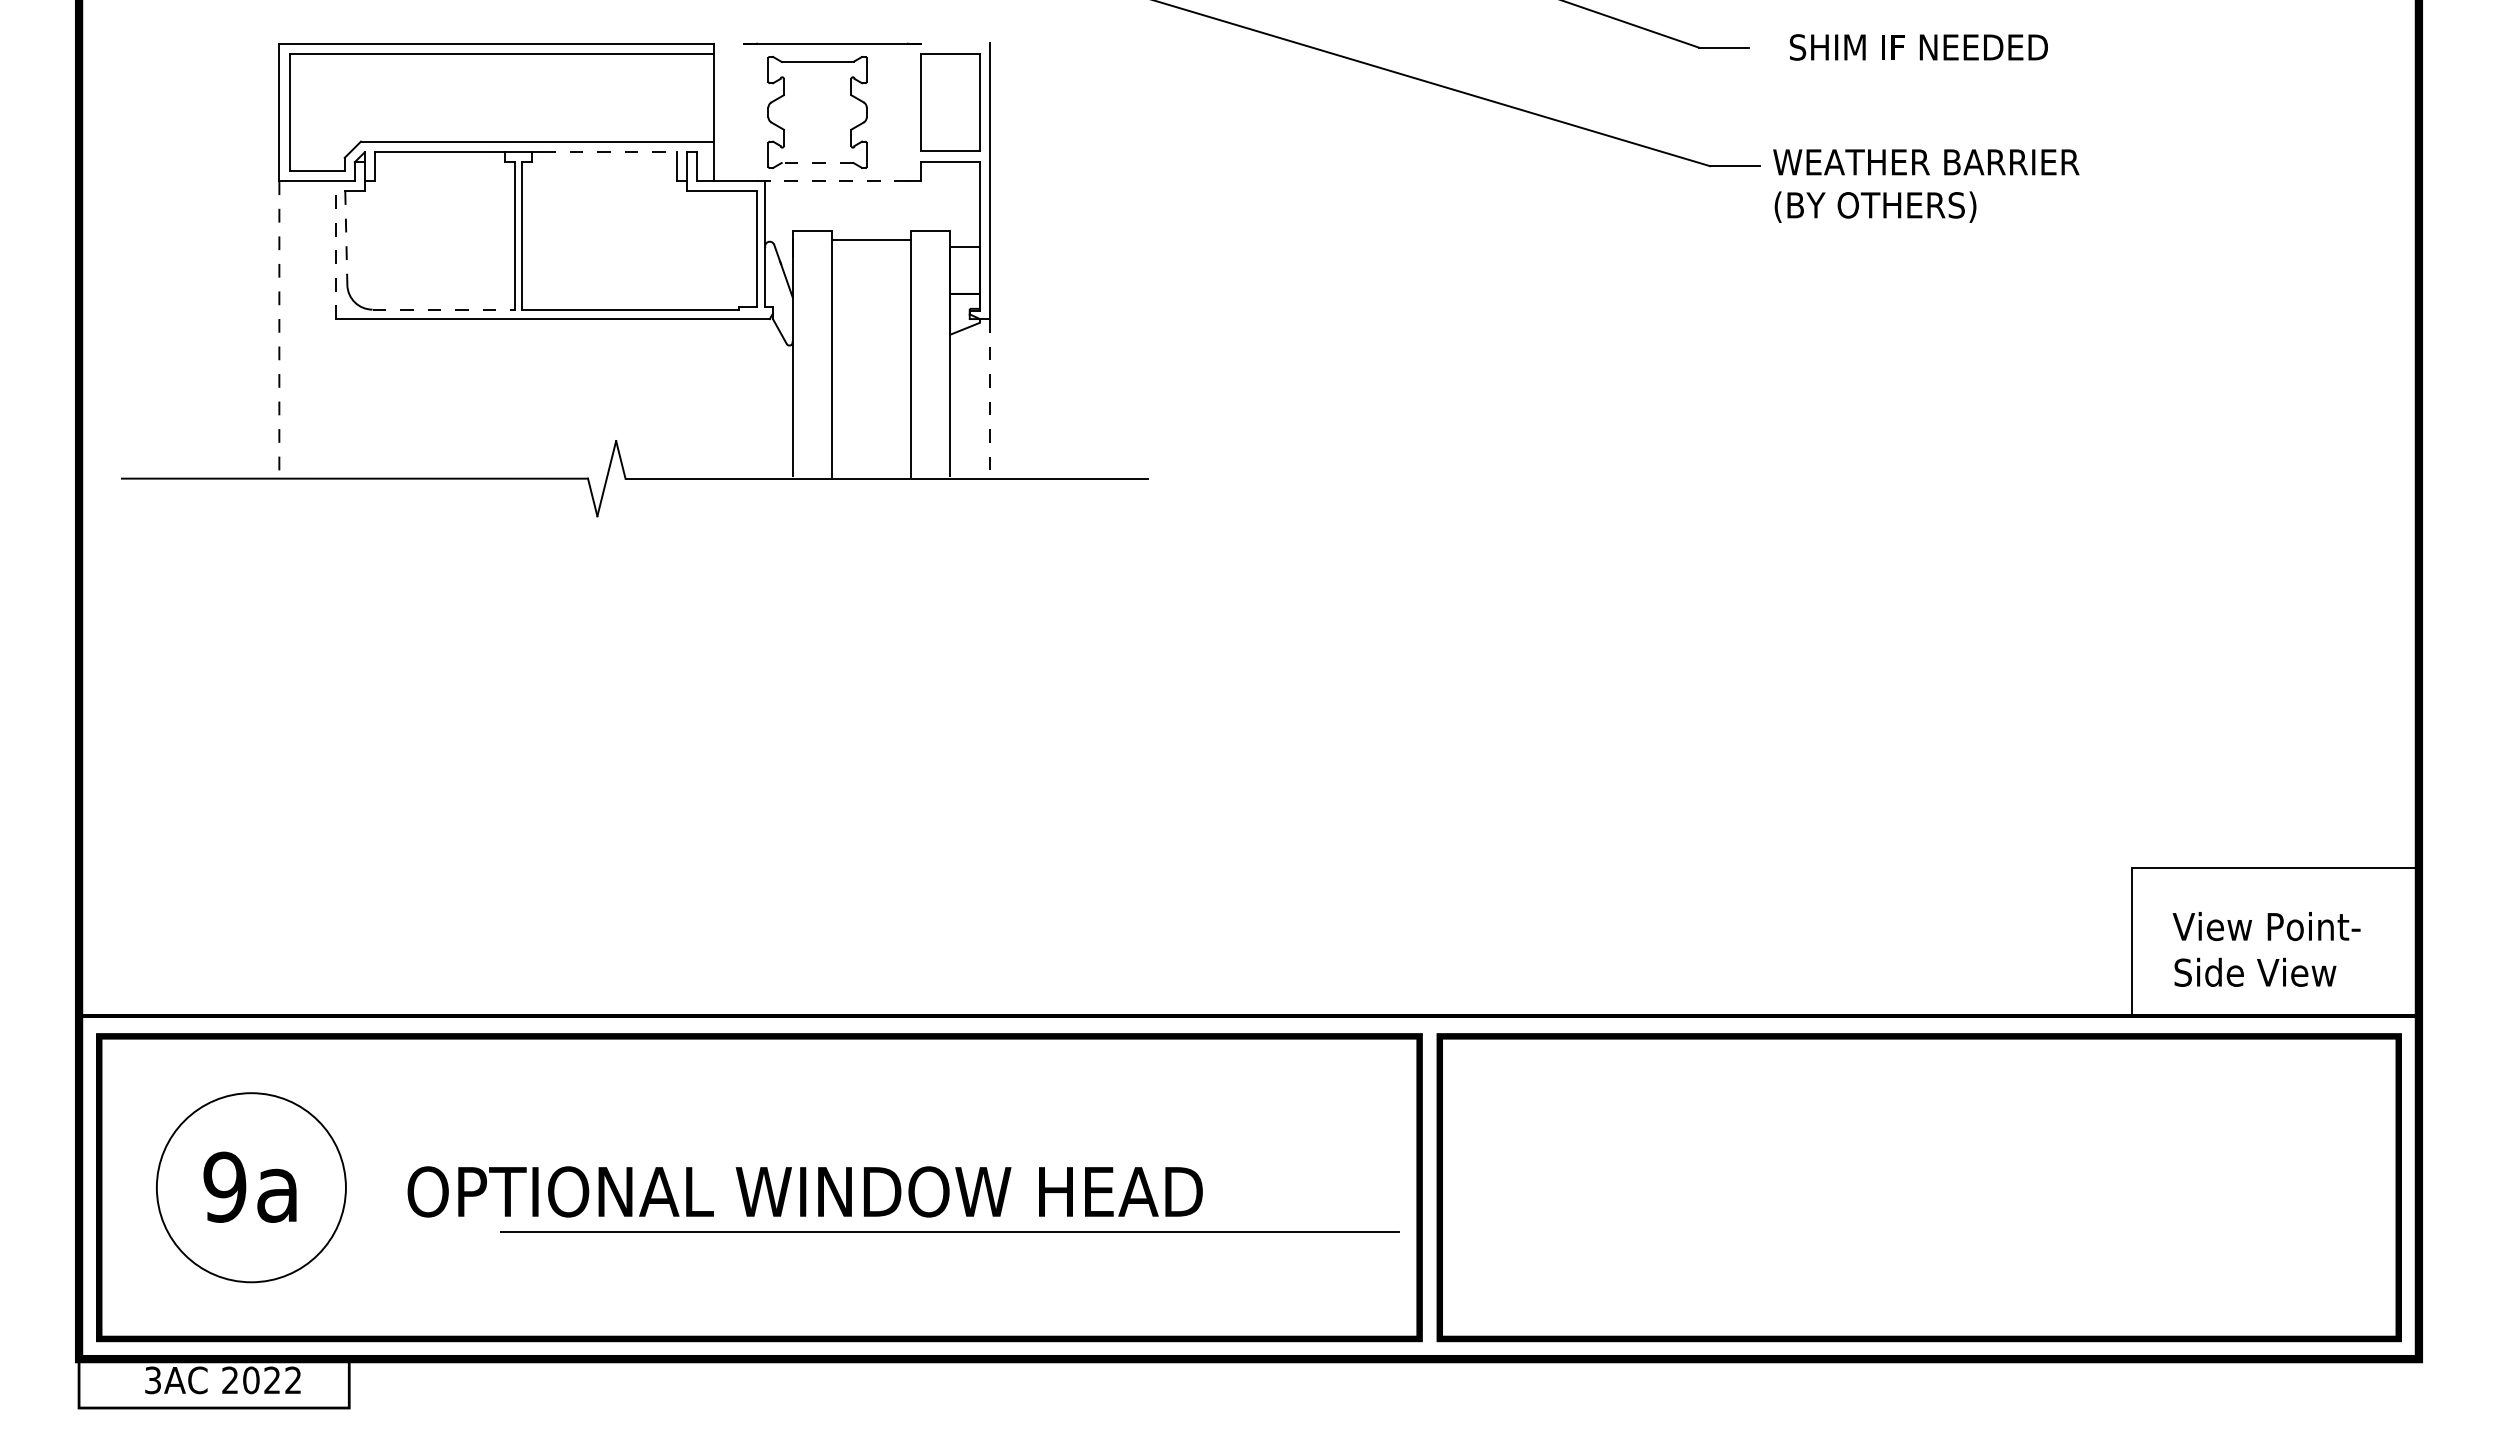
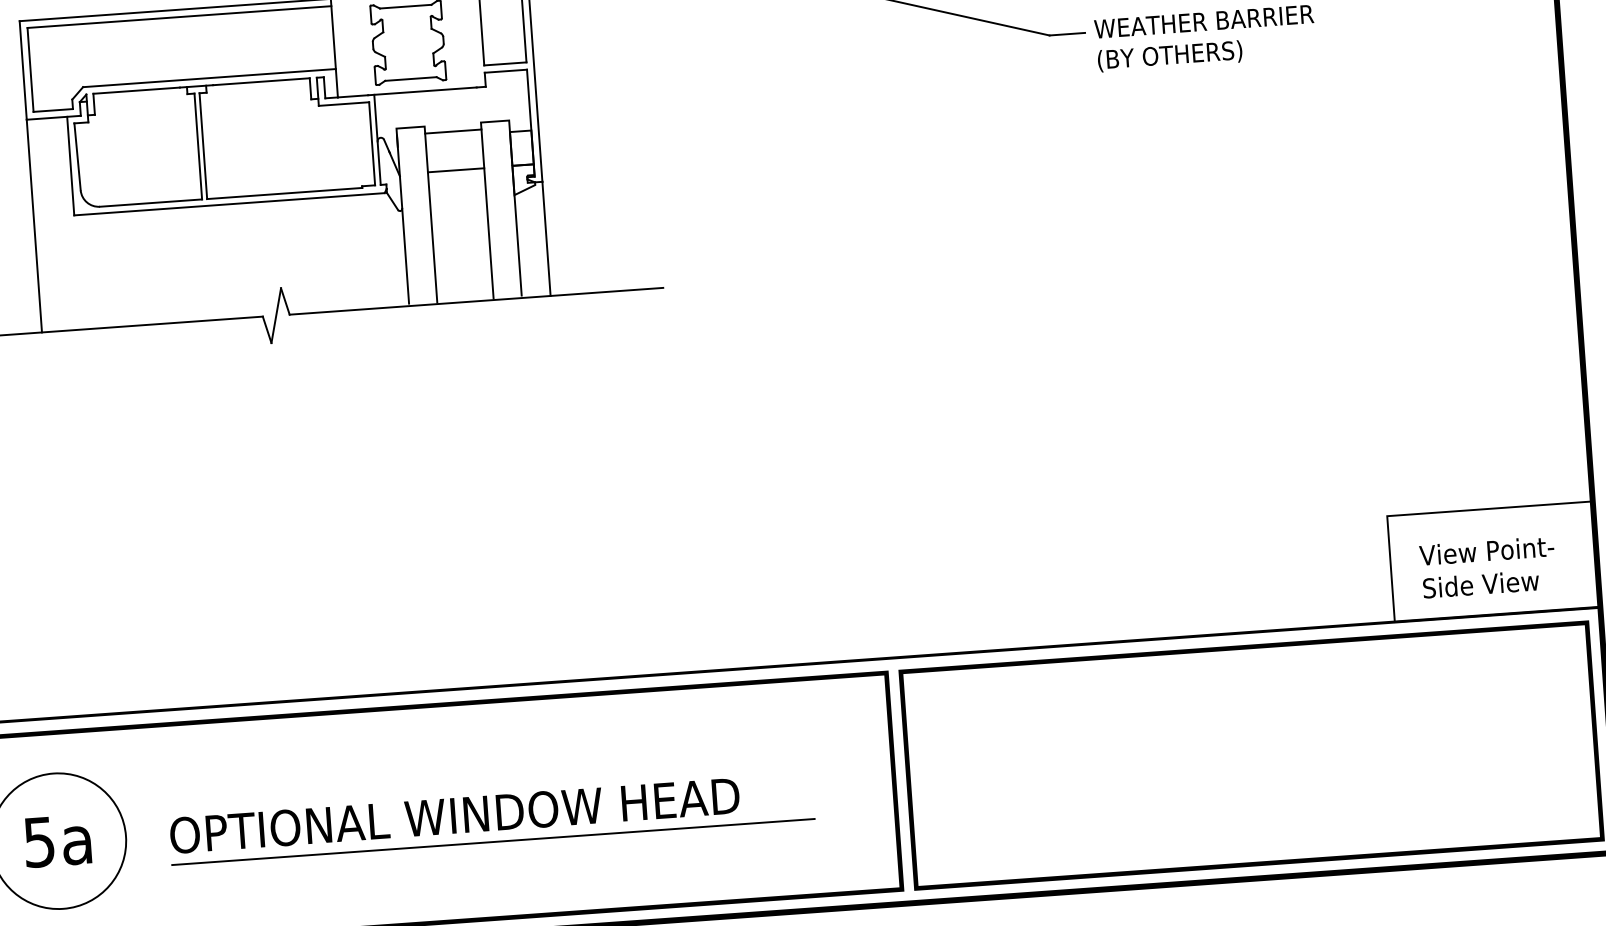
line: (609, 151) -> (261, 81), dashed -> solid
line: (817, 163) -> (410, 79), dashed -> solid
line: (832, 181) -> (422, 91), dashed -> solid
line: (346, 238) -> (77, 157), dashed -> solid
line: (335, 250) -> (70, 166), dashed -> solid
line: (871, 294) -> (456, 170), added
line: (444, 309) -> (151, 202), dashed -> solid
line: (279, 329) -> (34, 225), dashed -> solid
line: (990, 398) -> (546, 238), dashed -> solid
text: (224, 1186) -> (39, 841), 9a -> 5a
line: (949, 1231) -> (492, 841), moved

